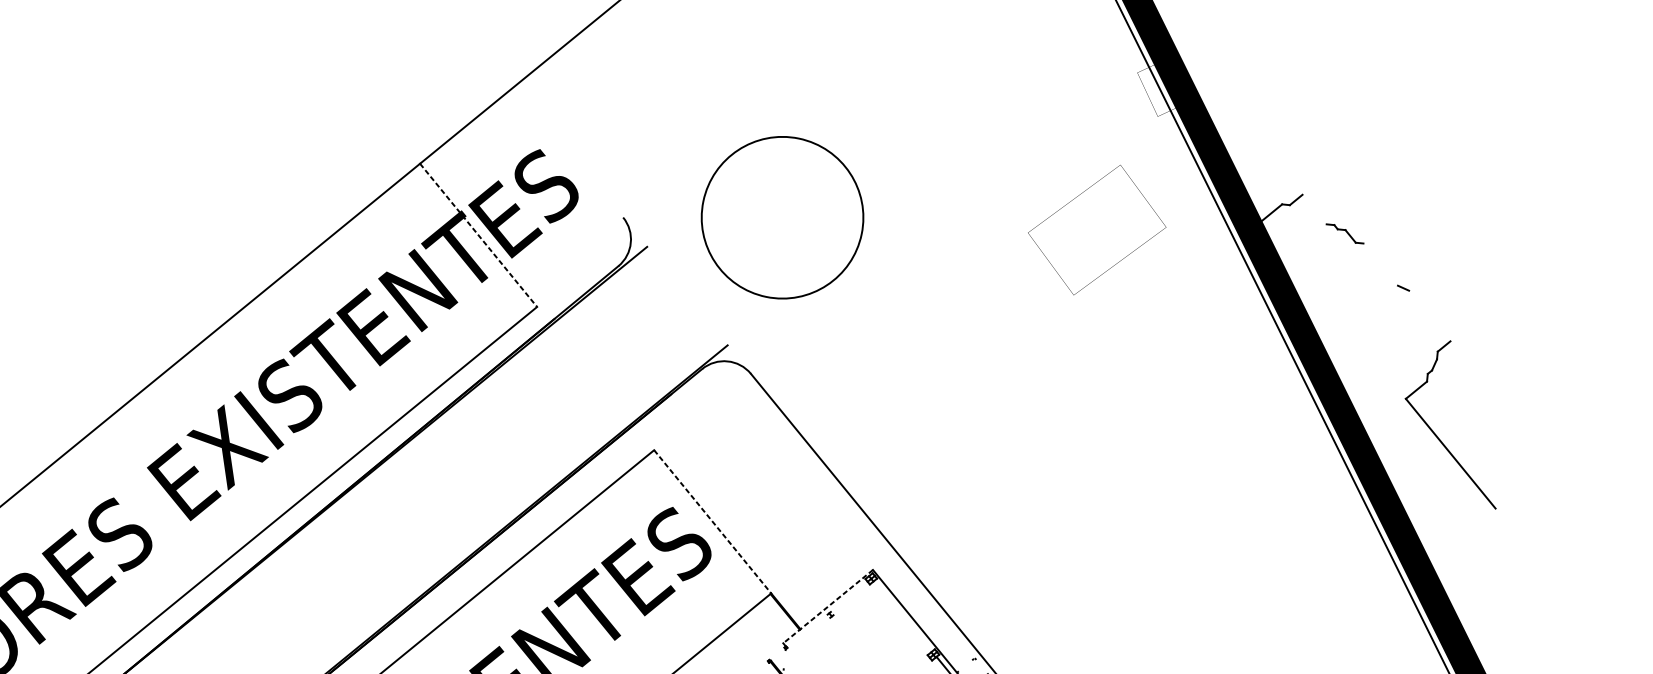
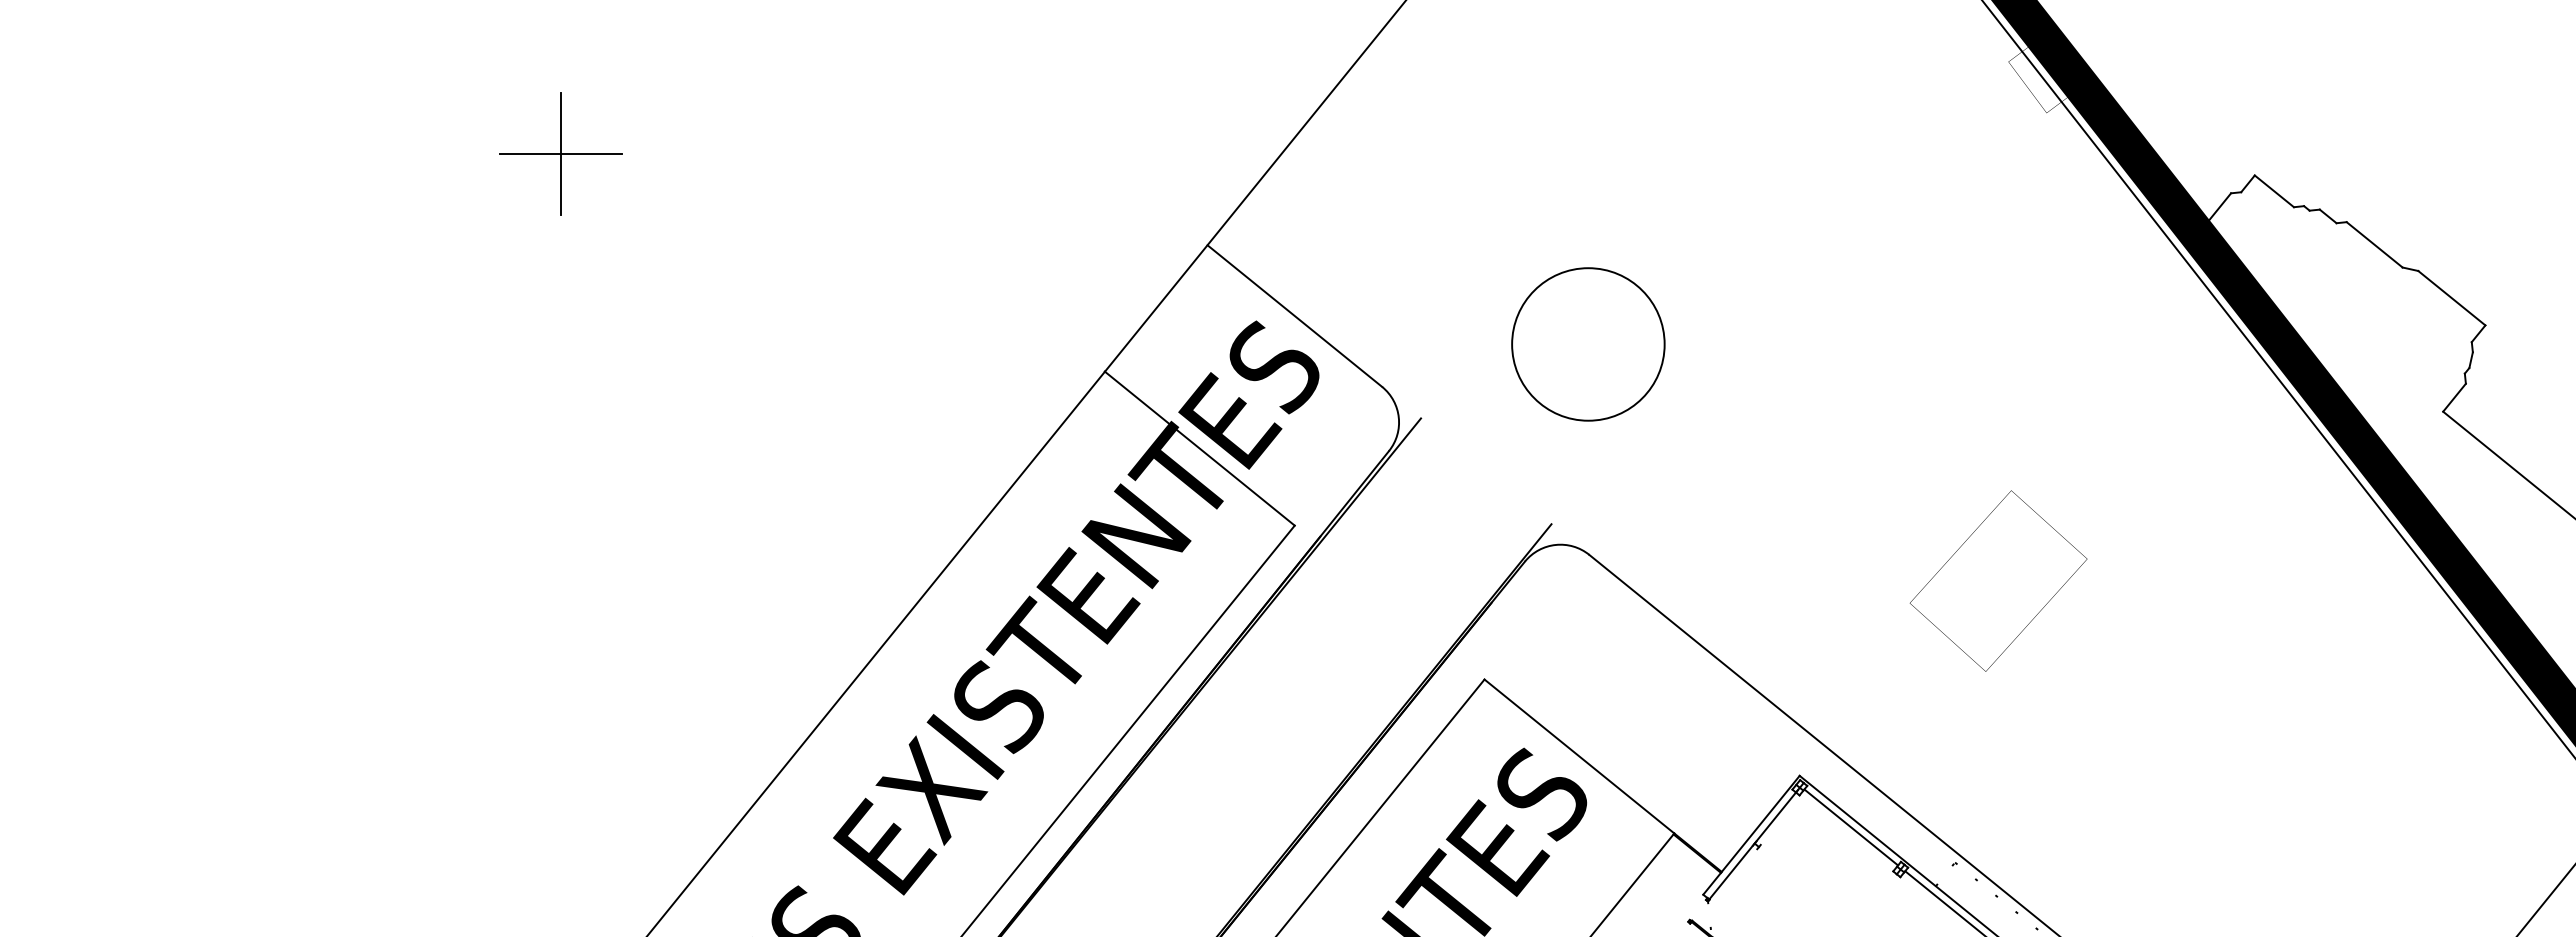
line: (569, 151) -> (1294, 315), added
line: (1313, 209) -> (2273, 191), added
circle: (782, 217) -> (1588, 344), size x0.71
part: (1097, 229) -> (1998, 580), moved
line: (479, 235) -> (1200, 448), dashed -> solid
line: (1380, 264) -> (2374, 244), added
line: (1429, 316) -> (2451, 298), added
line: (712, 521) -> (1579, 756), dashed -> solid
line: (828, 606) -> (1751, 835), dashed -> solid
line: (828, 613) -> (1753, 844), added
line: (903, 616) -> (1851, 827), added

